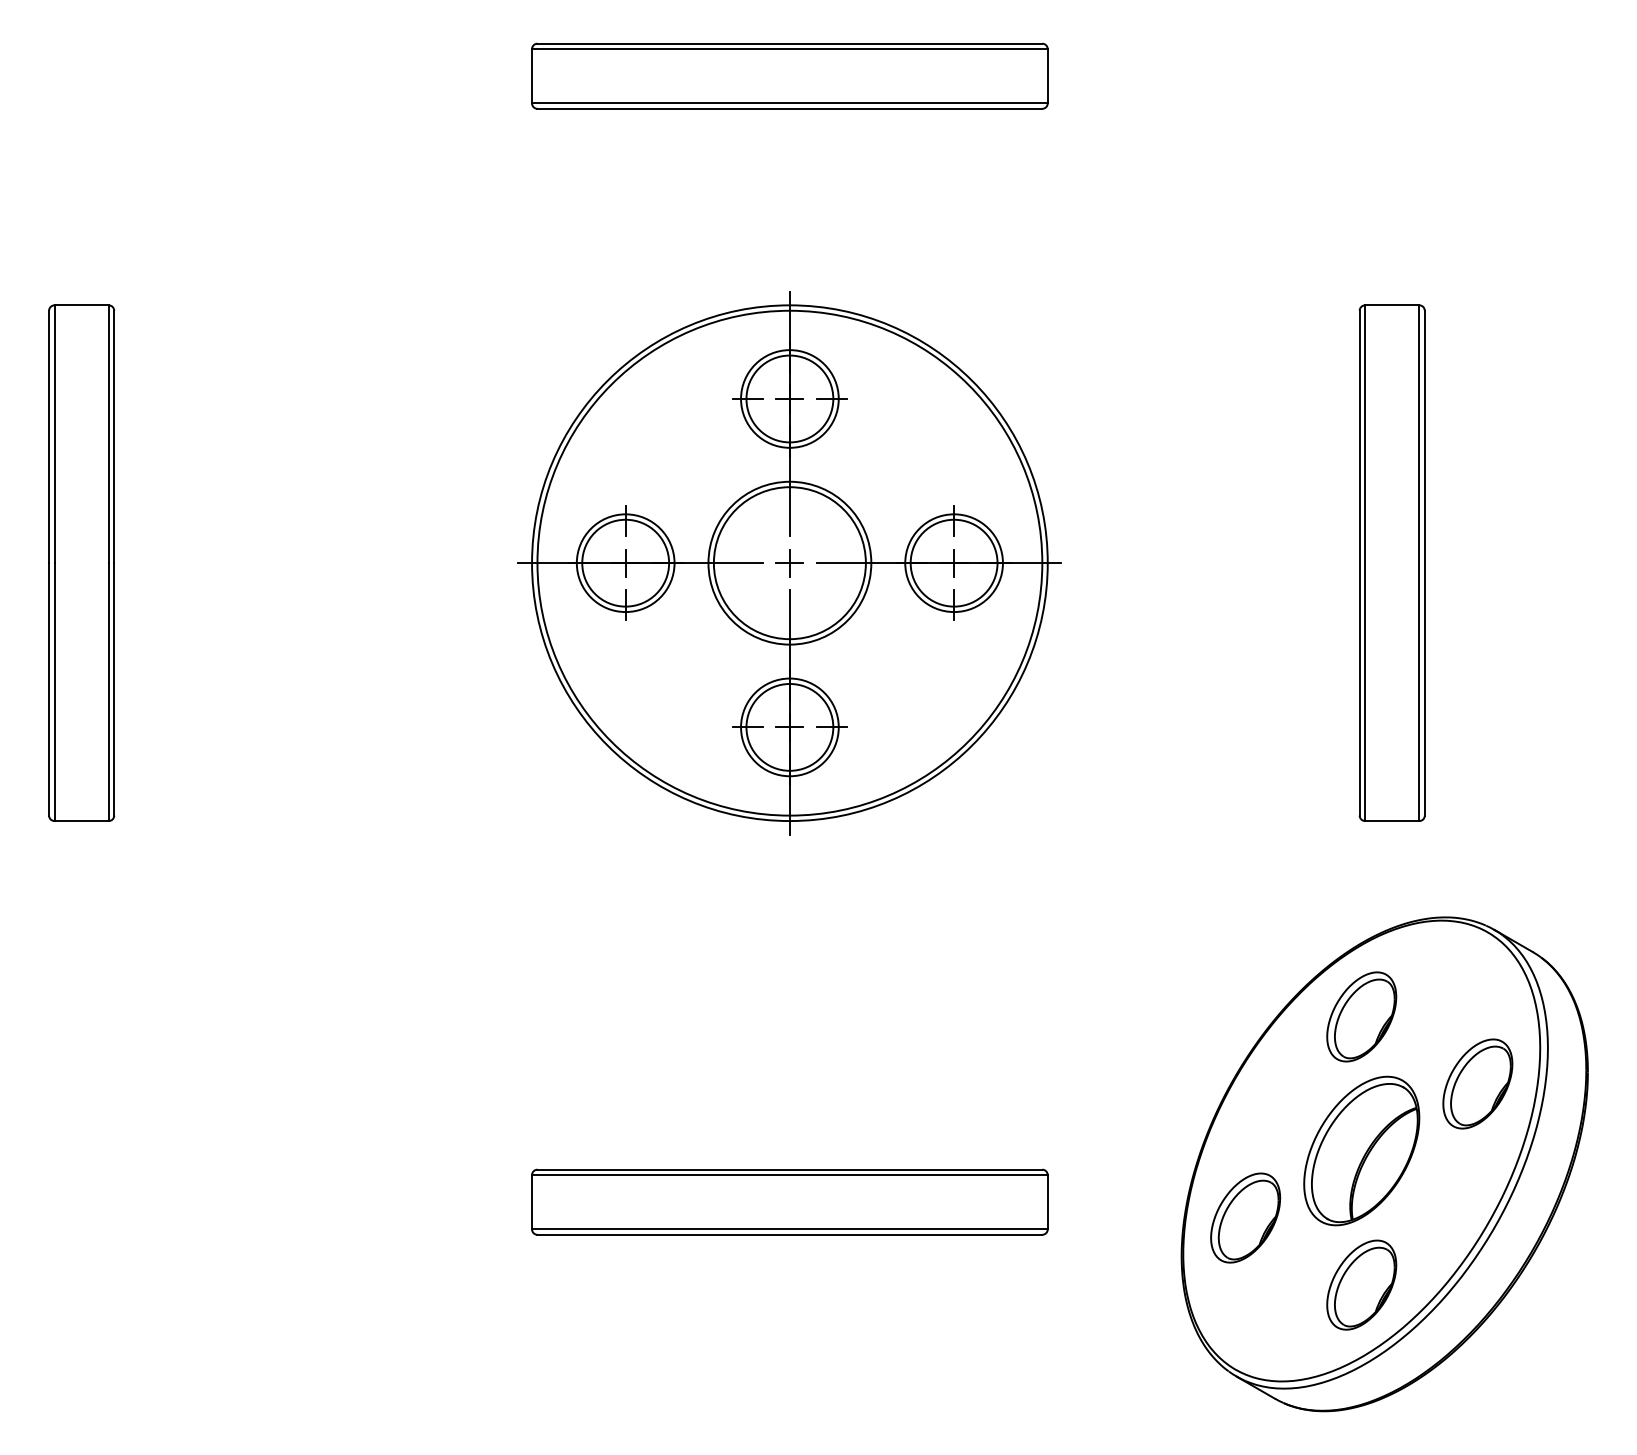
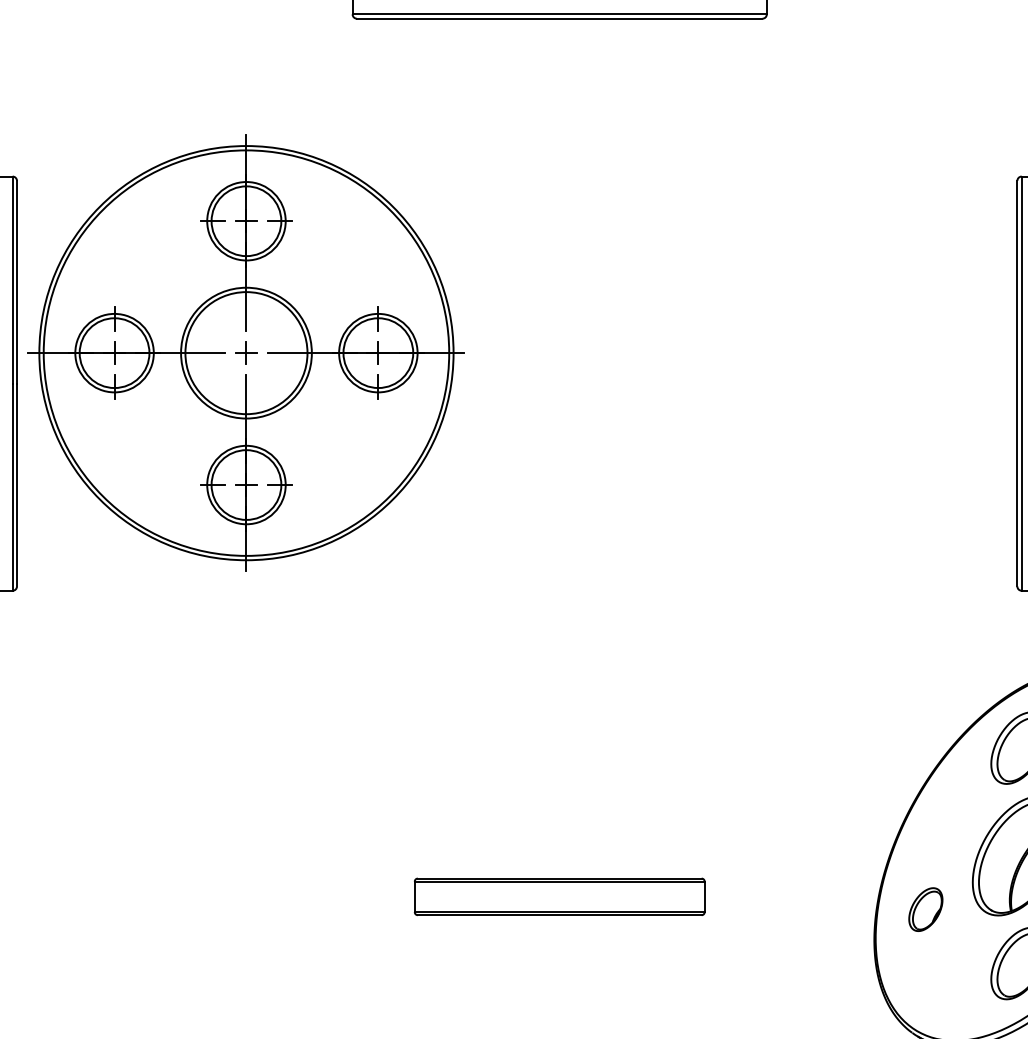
part: (789, 563) -> (246, 353), moved
part: (789, 1201) -> (559, 896), size x0.7
part: (1245, 1217) -> (925, 909), size x0.6

